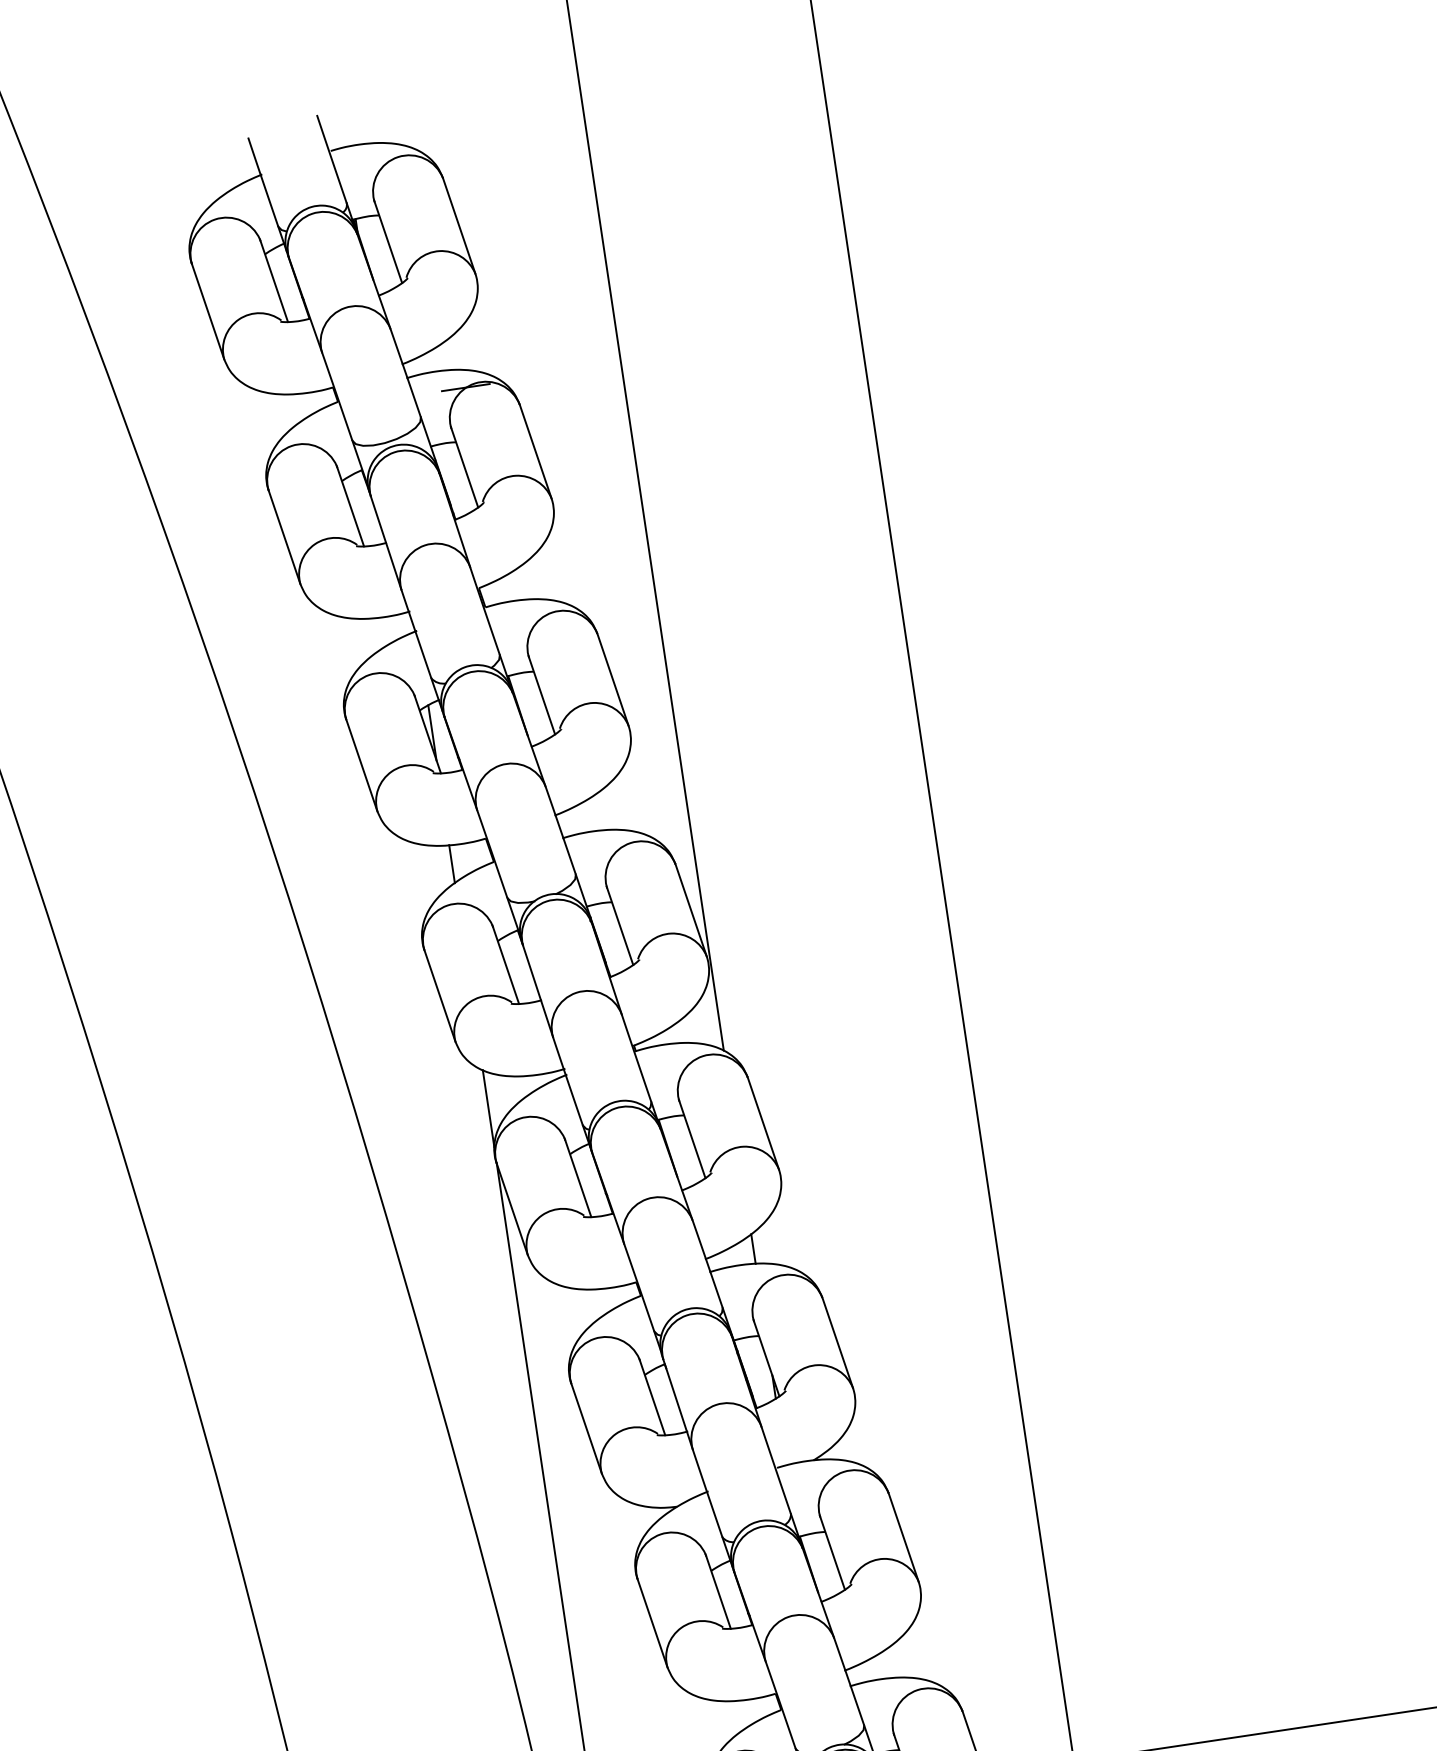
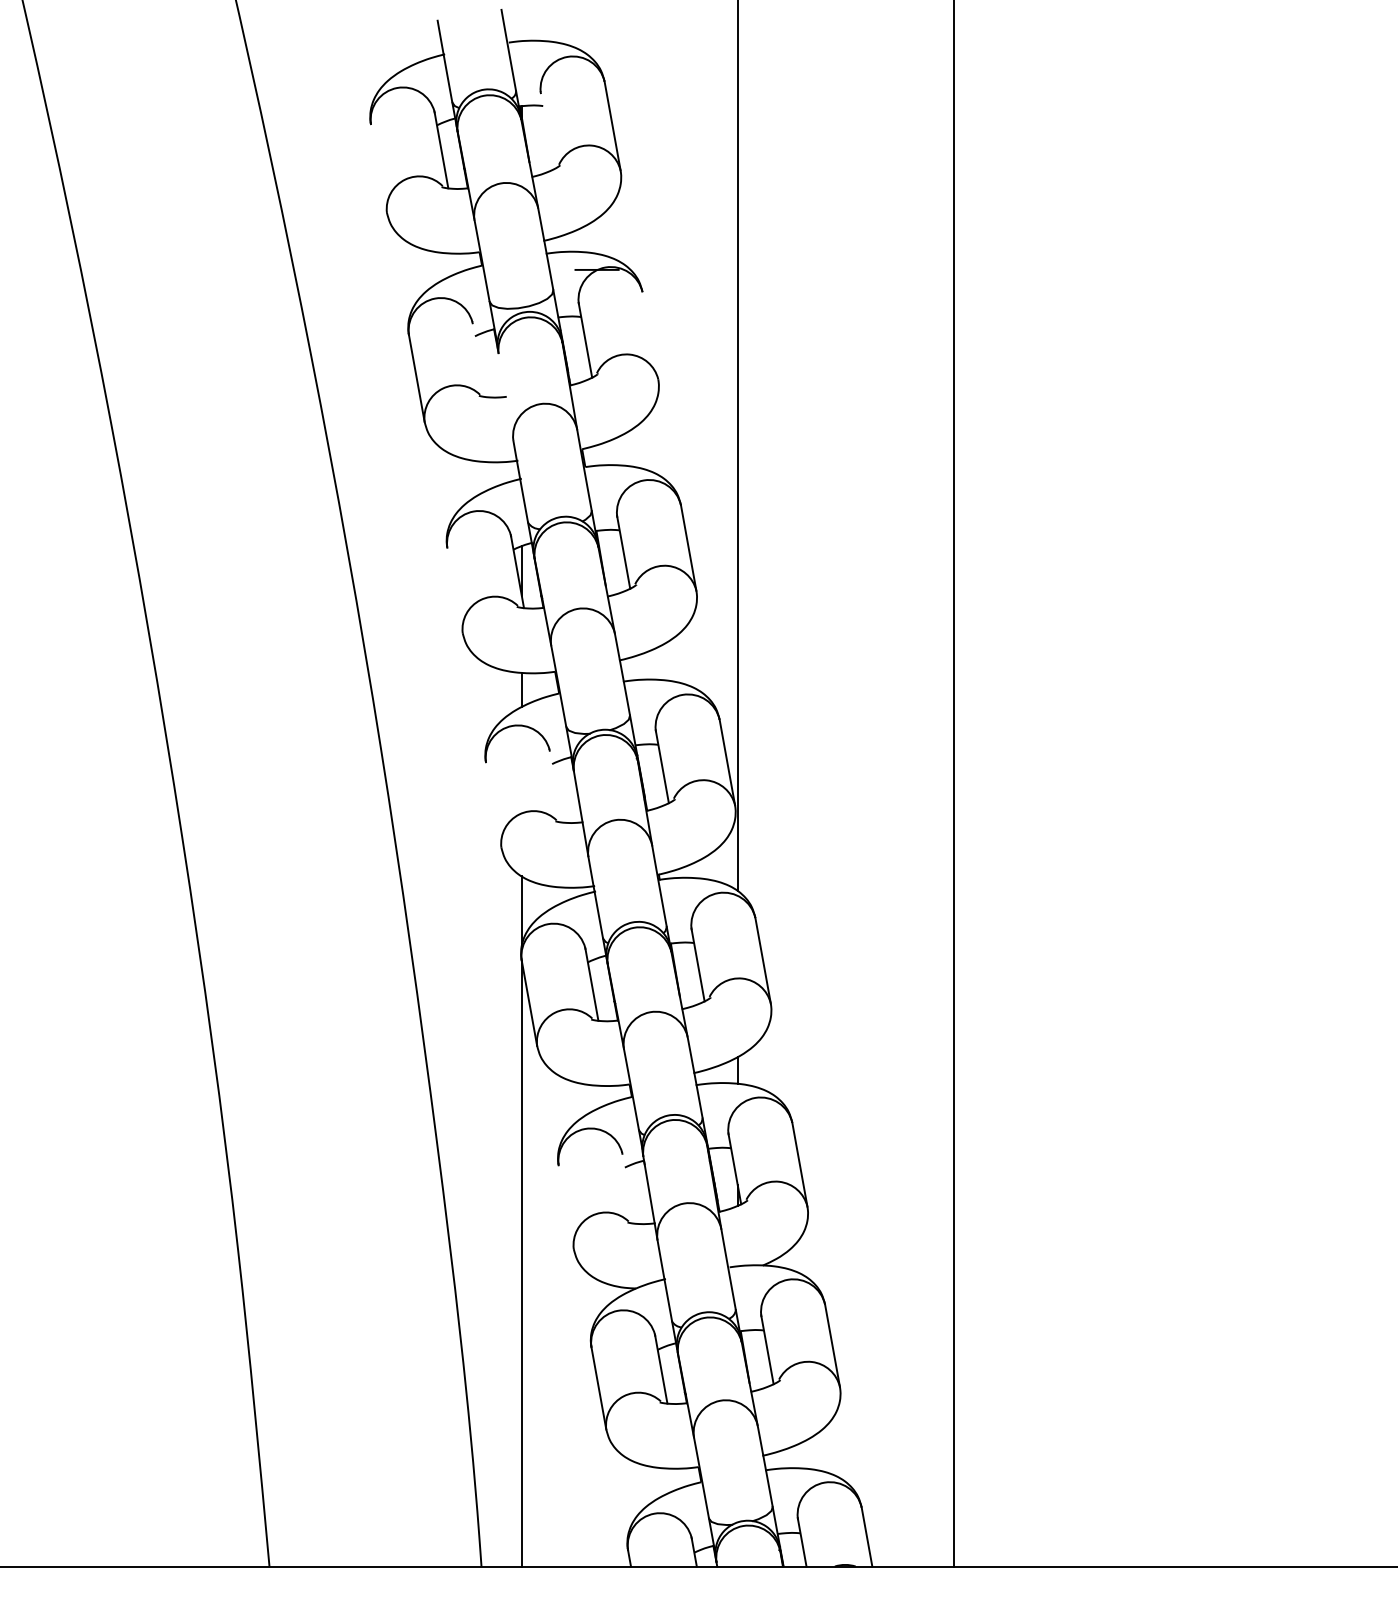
line: (388, 241) -> (547, 130), removed
line: (207, 311) -> (378, 168), removed
line: (535, 451) -> (650, 335), removed
line: (349, 507) -> (478, 360), removed
line: (385, 542) -> (505, 396), removed
line: (361, 765) -> (454, 590), removed
line: (505, 965) -> (555, 786), removed
line: (439, 995) -> (493, 804), removed
line: (652, 1397) -> (628, 1188), removed
line: (585, 1428) -> (565, 1207), removed

